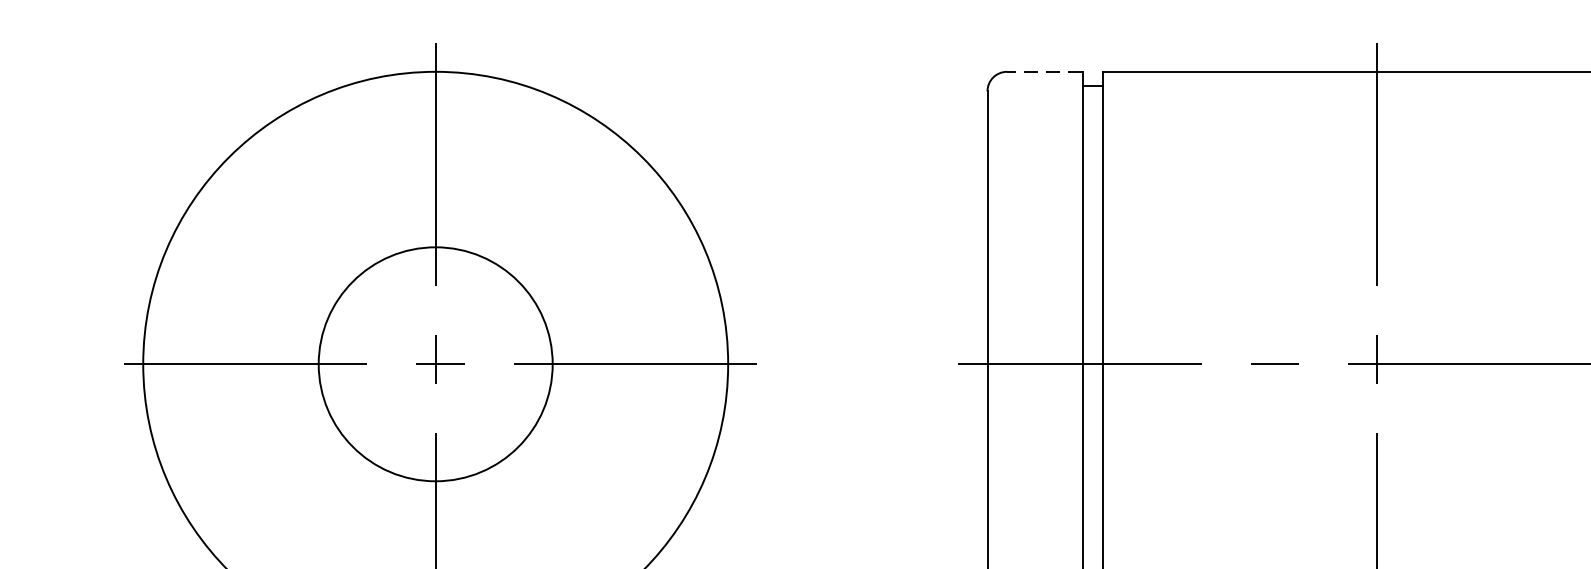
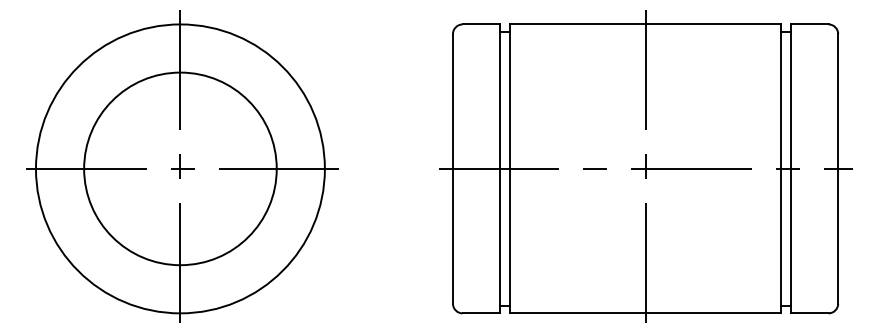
line: (1045, 71) -> (481, 24), dashed -> solid
circle: (435, 363) -> (180, 168), size x1.67

